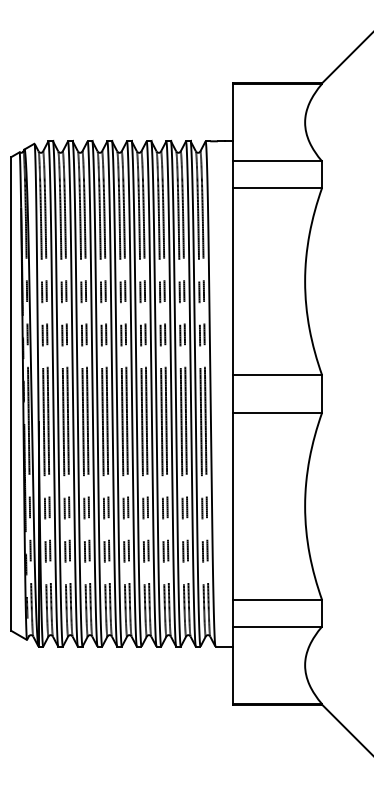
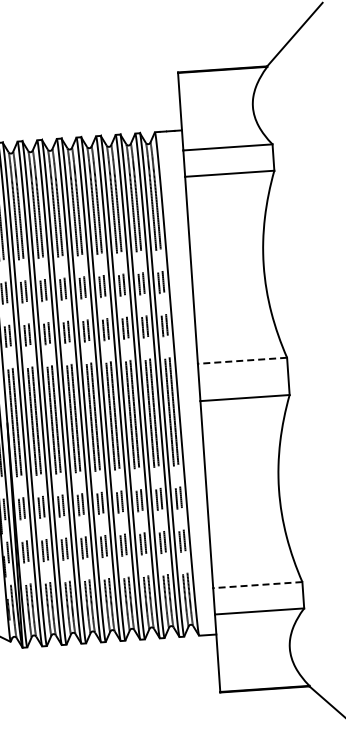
line: (277, 375) -> (242, 360), solid -> dashed
line: (277, 600) -> (257, 585), solid -> dashed

